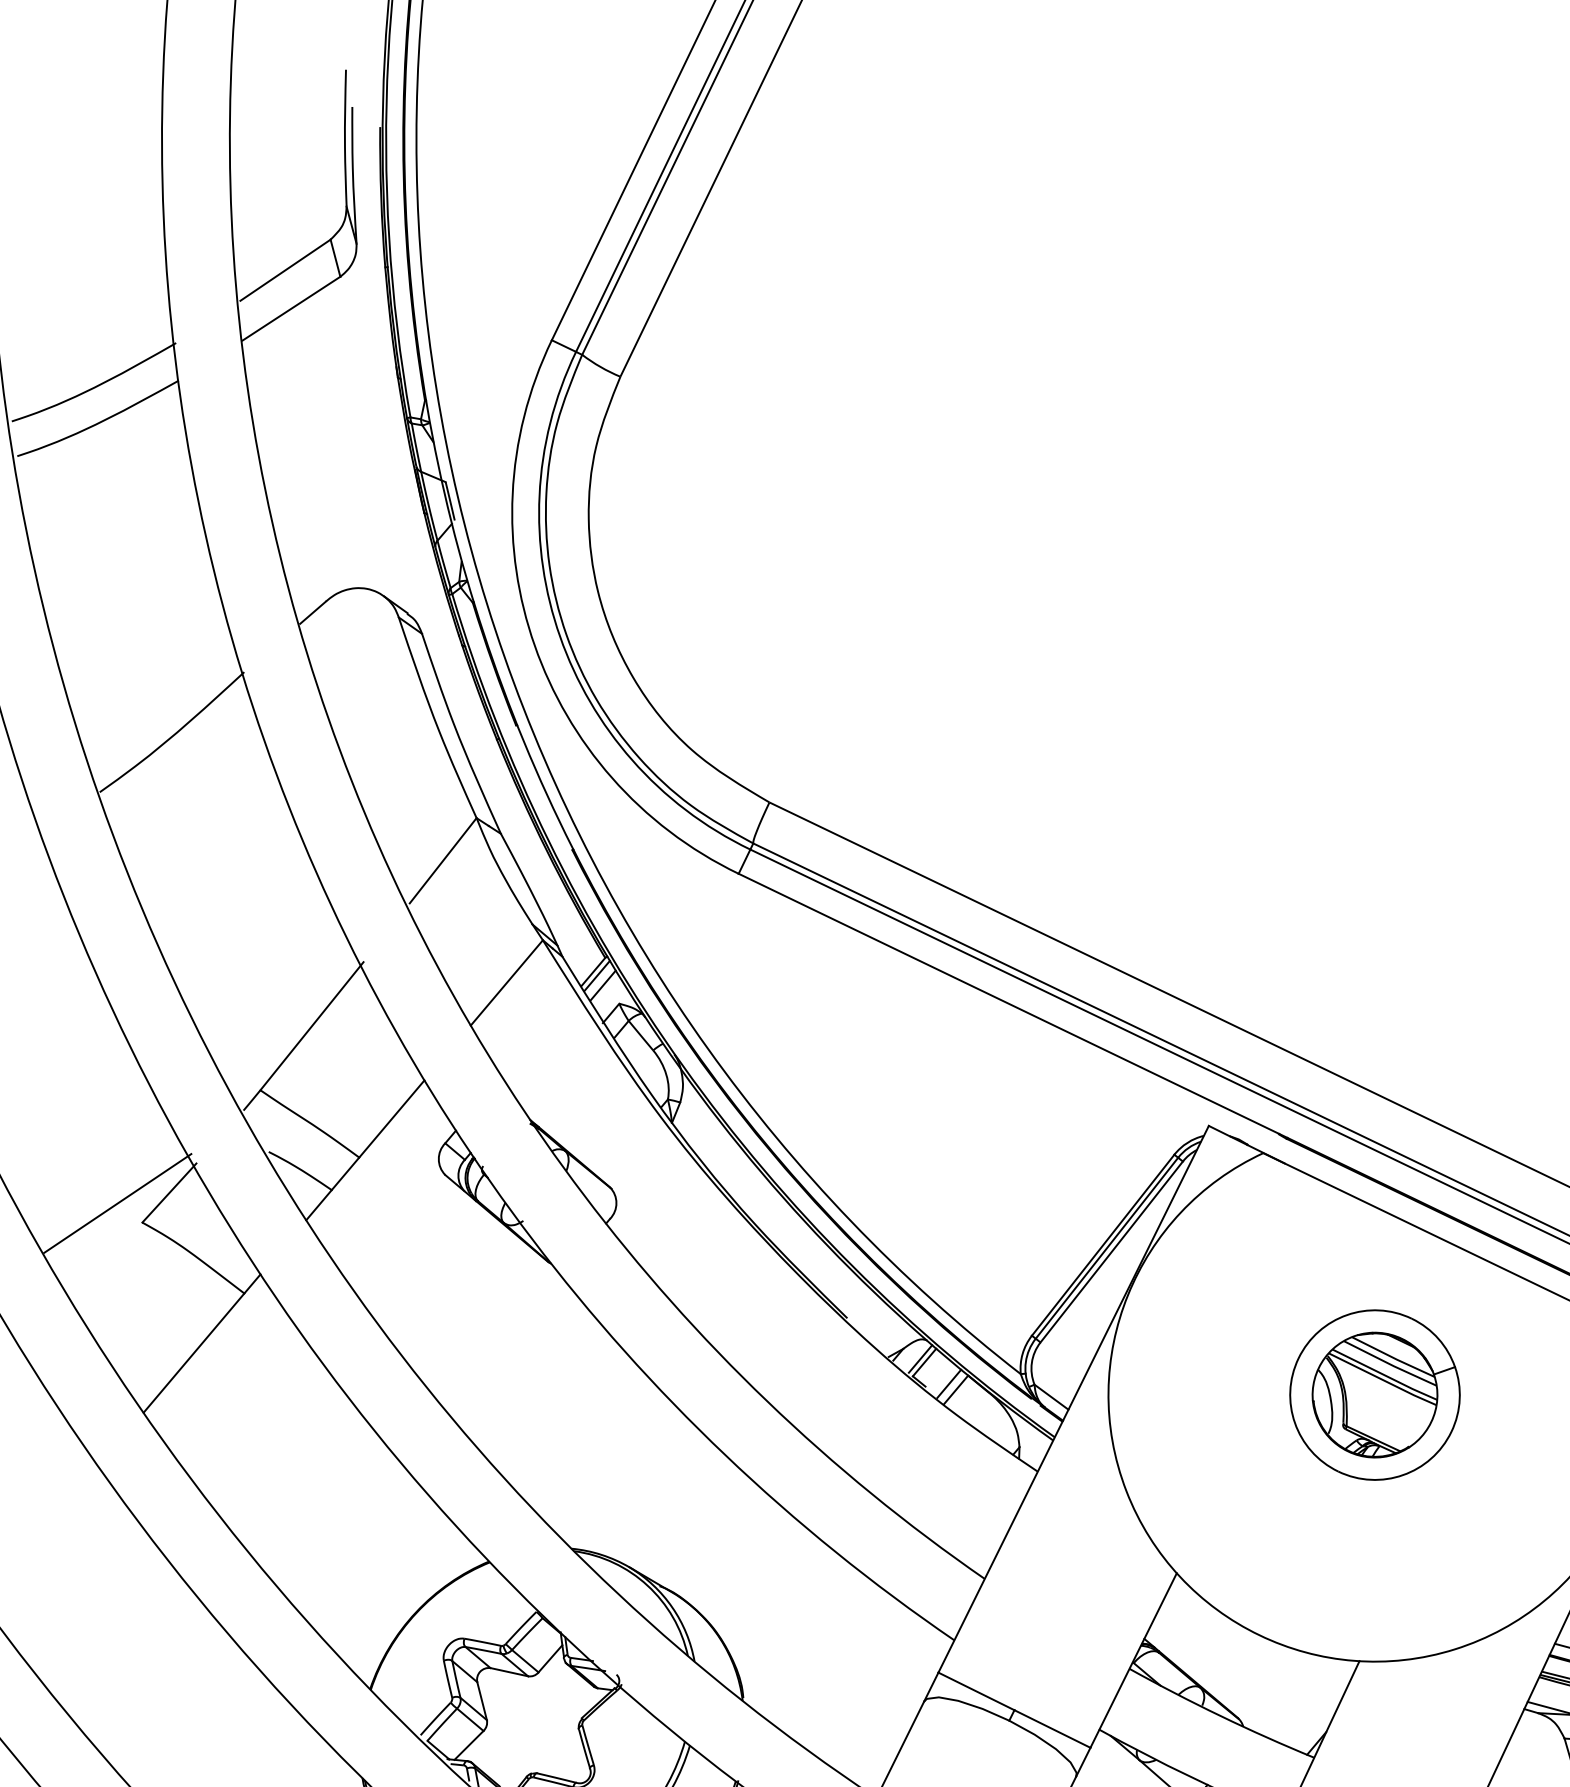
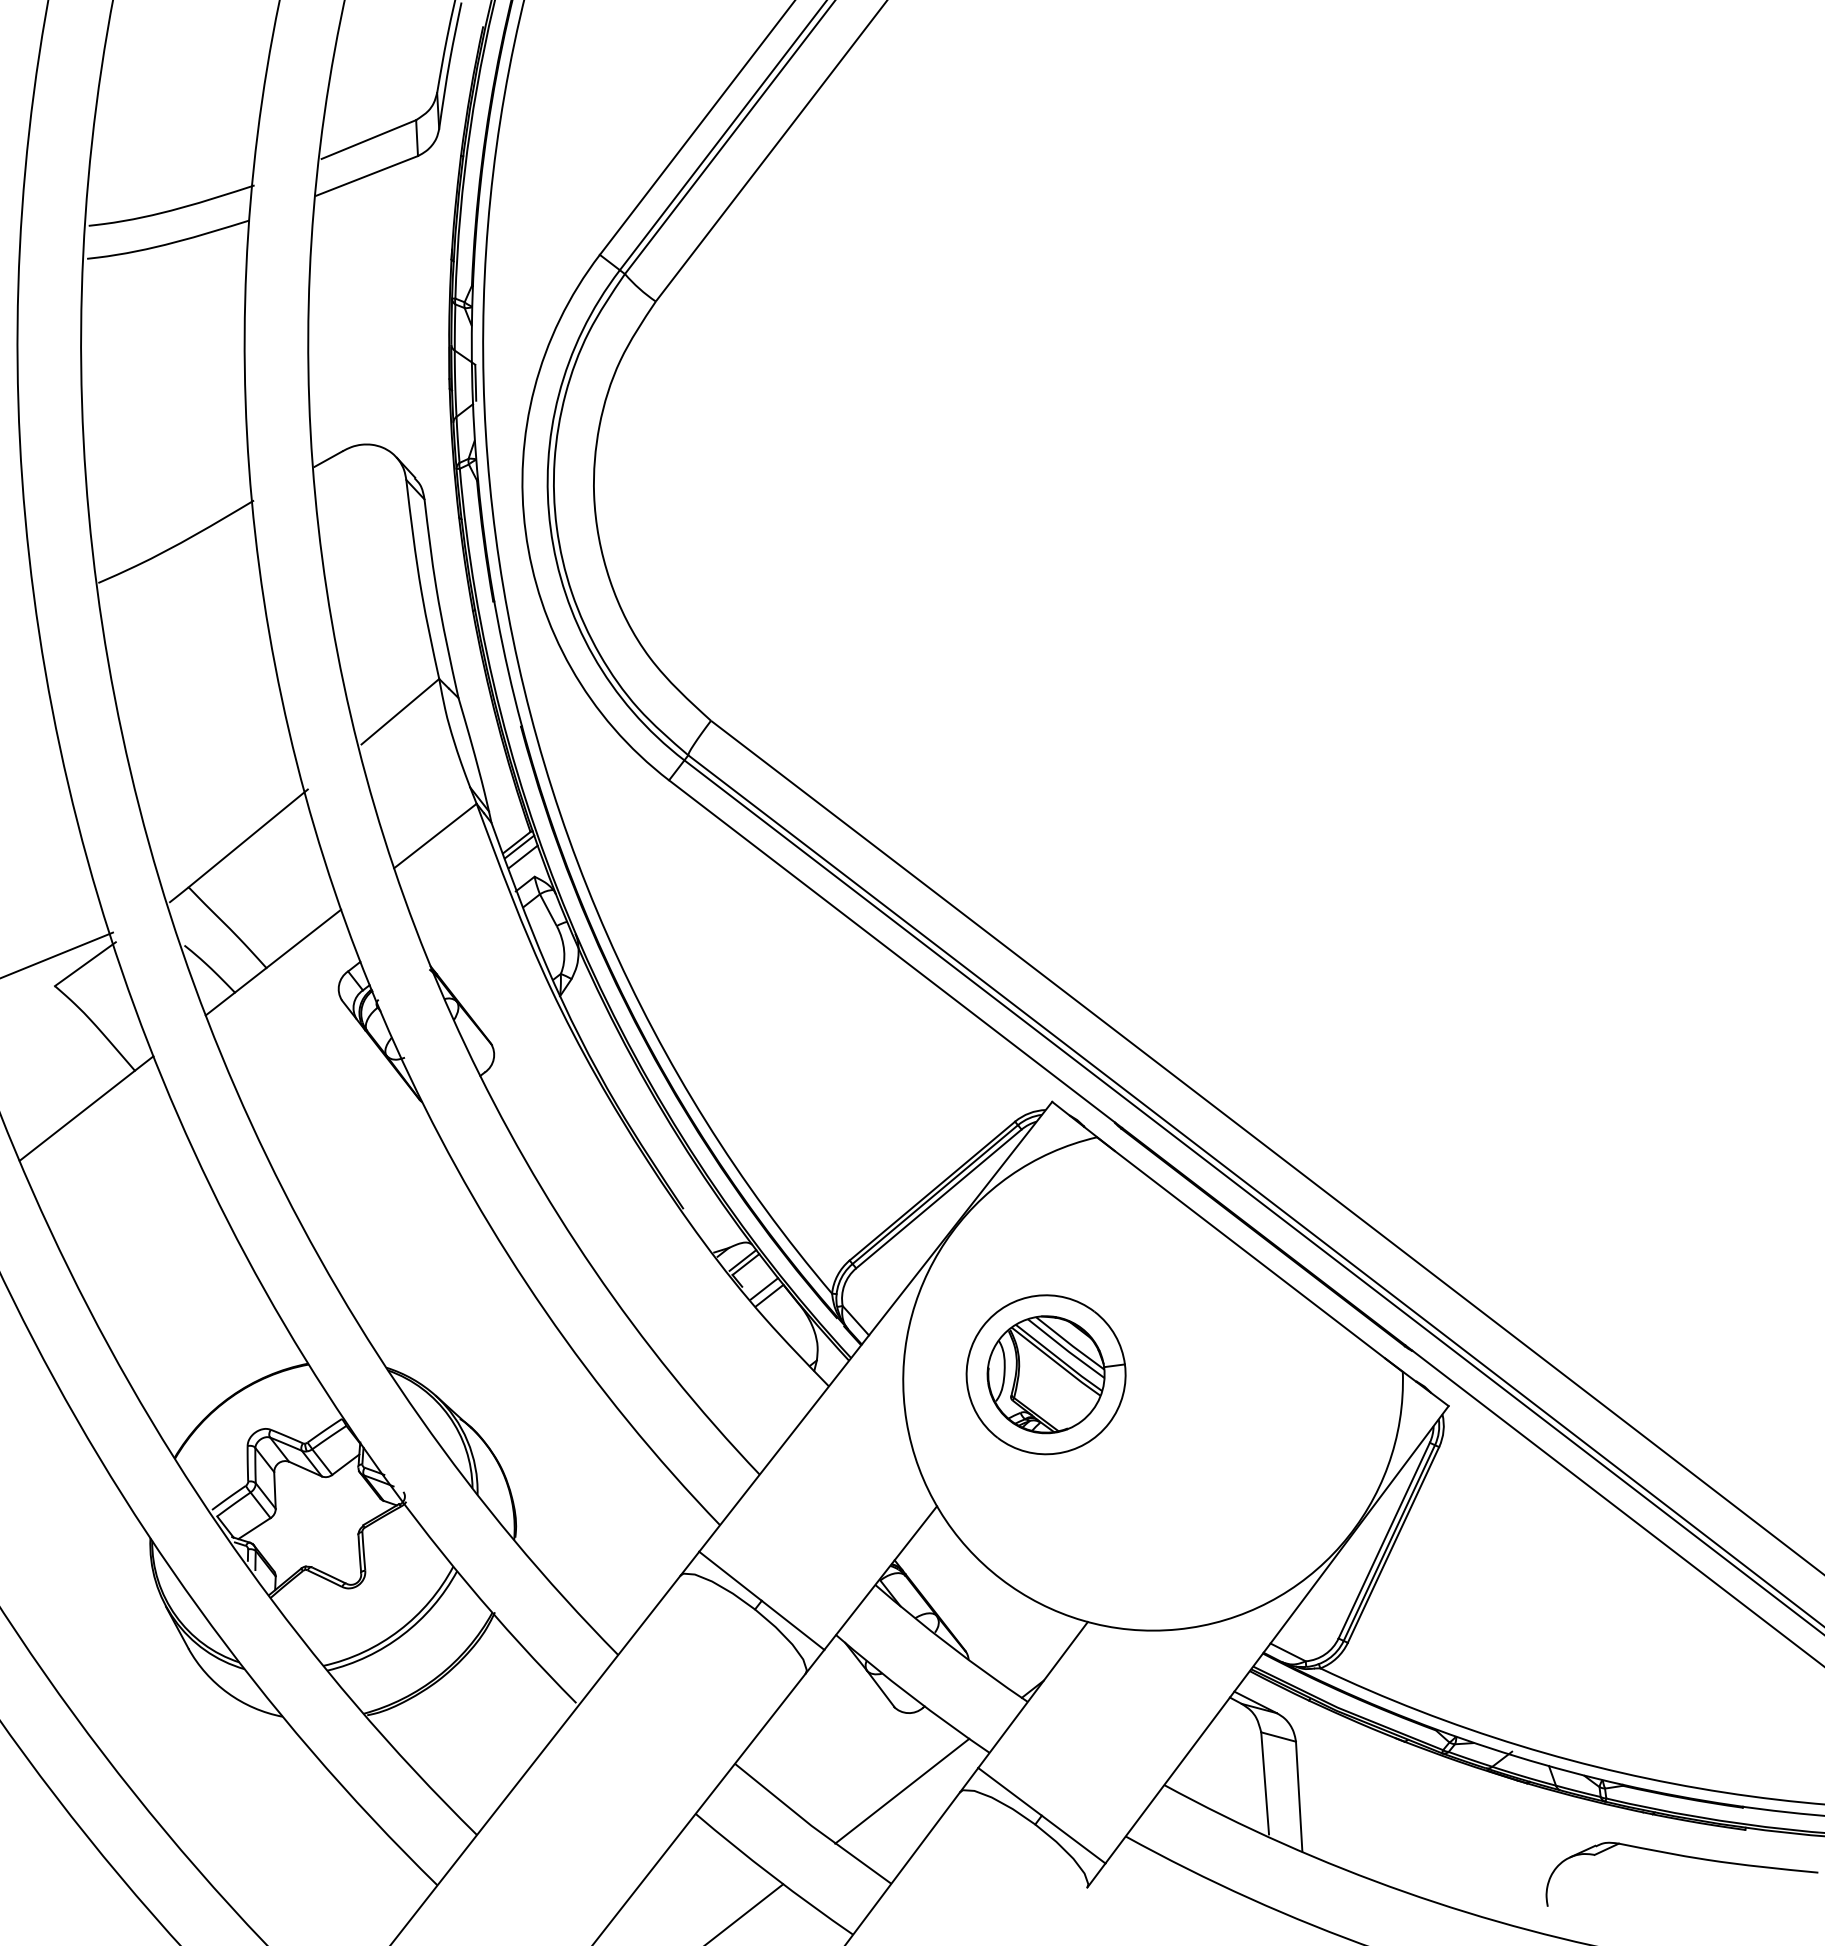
part: (1374, 1394) -> (1045, 1374), moved

